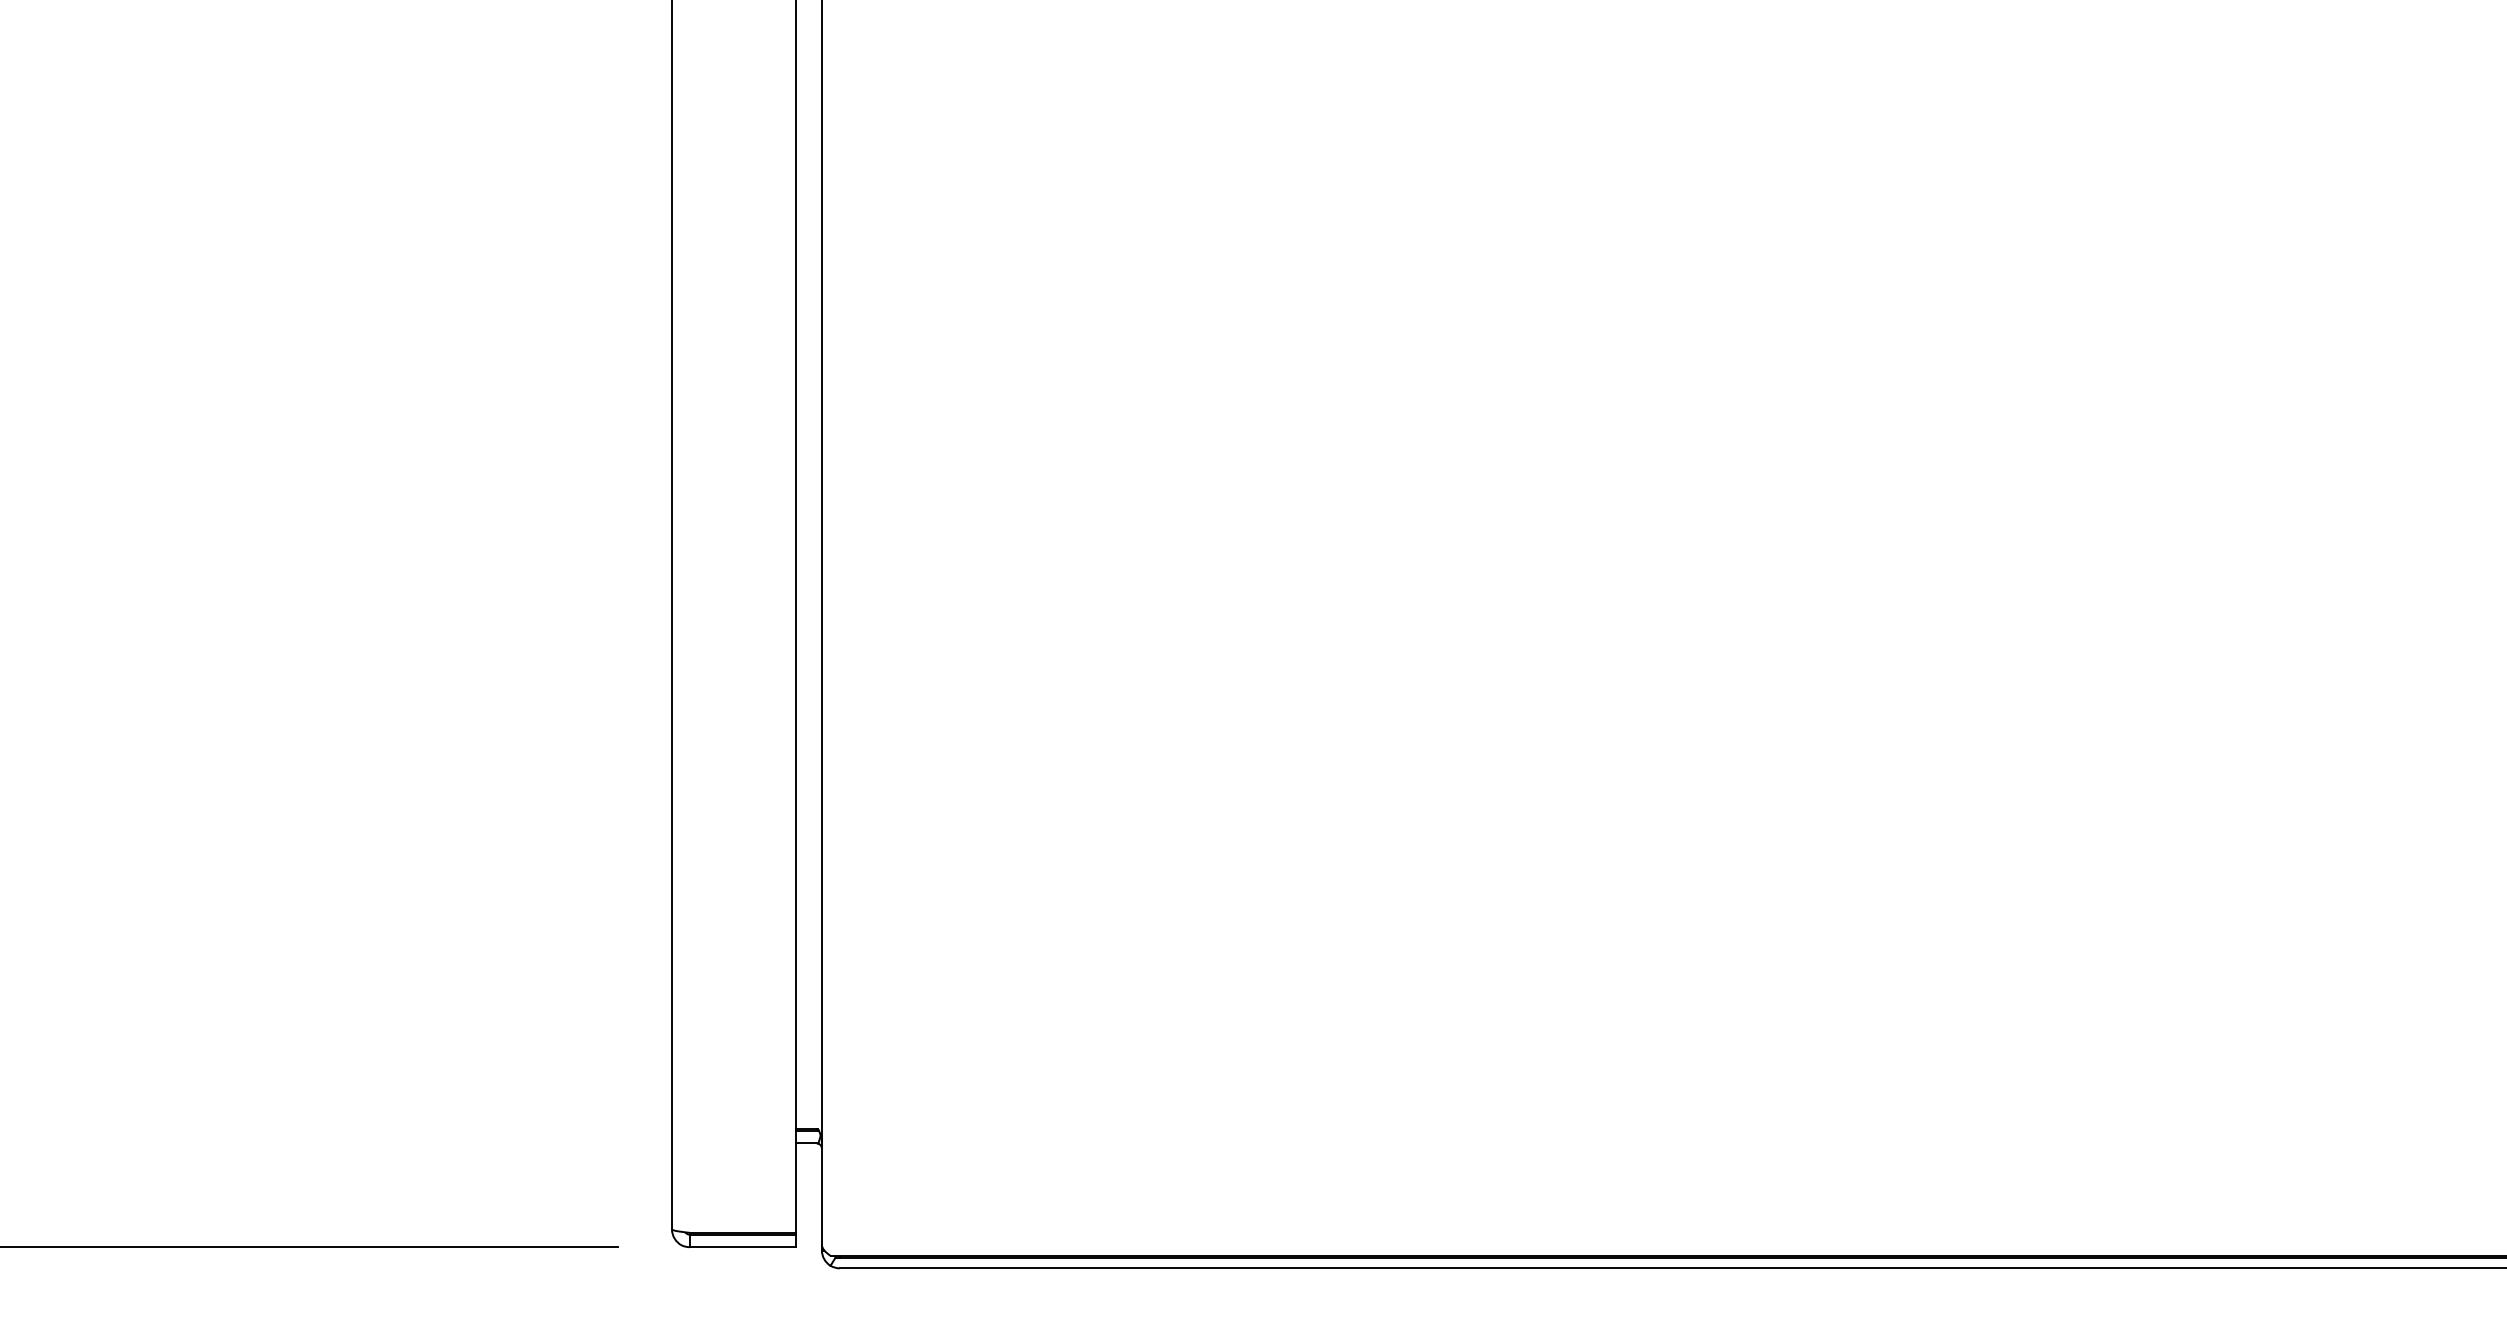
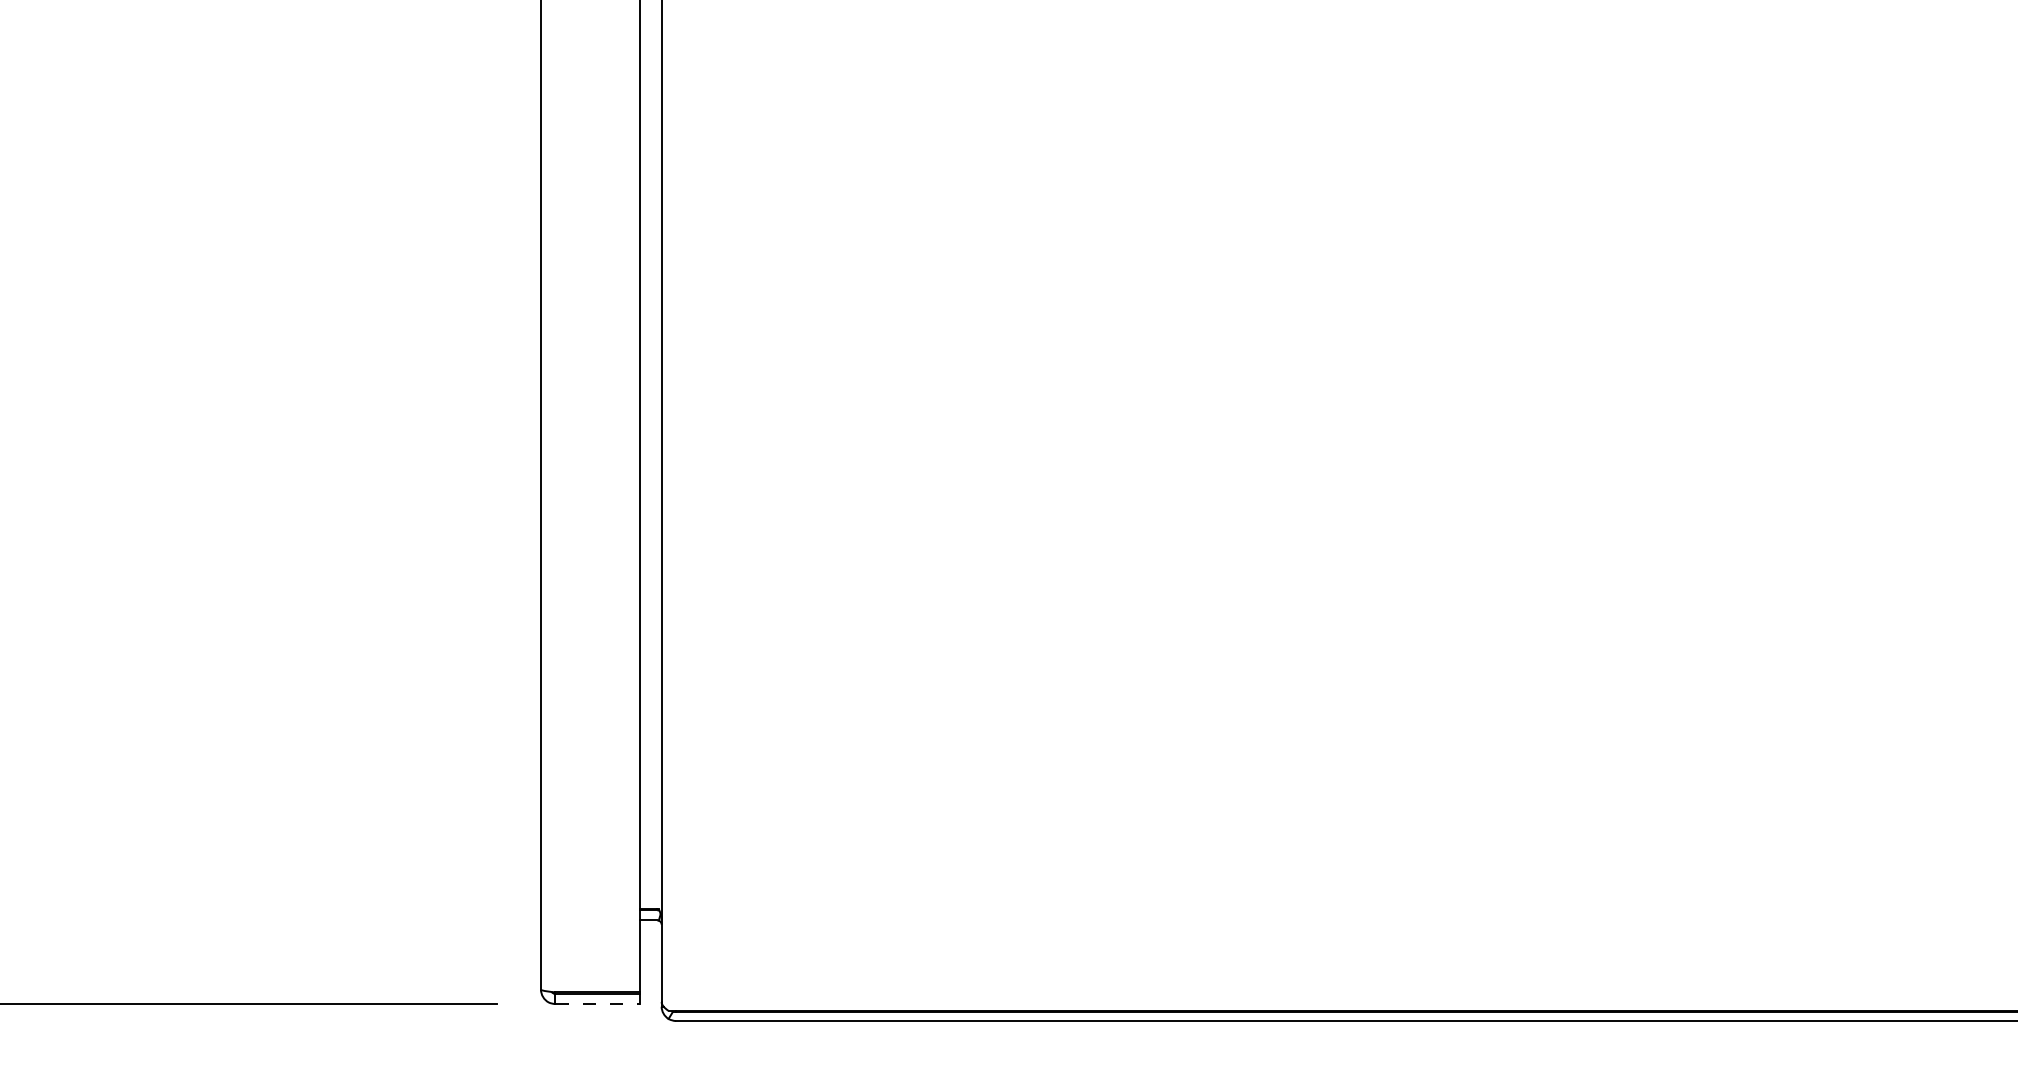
line: (742, 1246) -> (597, 1003), solid -> dashed

